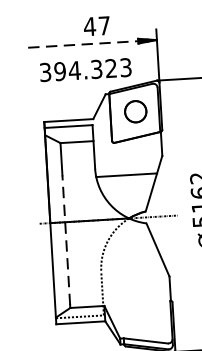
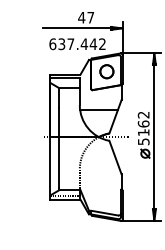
line: (83, 44) -> (77, 28), dashed -> solid
text: (85, 70) -> (77, 44), 394.323 -> 637.442
line: (66, 238) -> (59, 147), dashed -> solid

